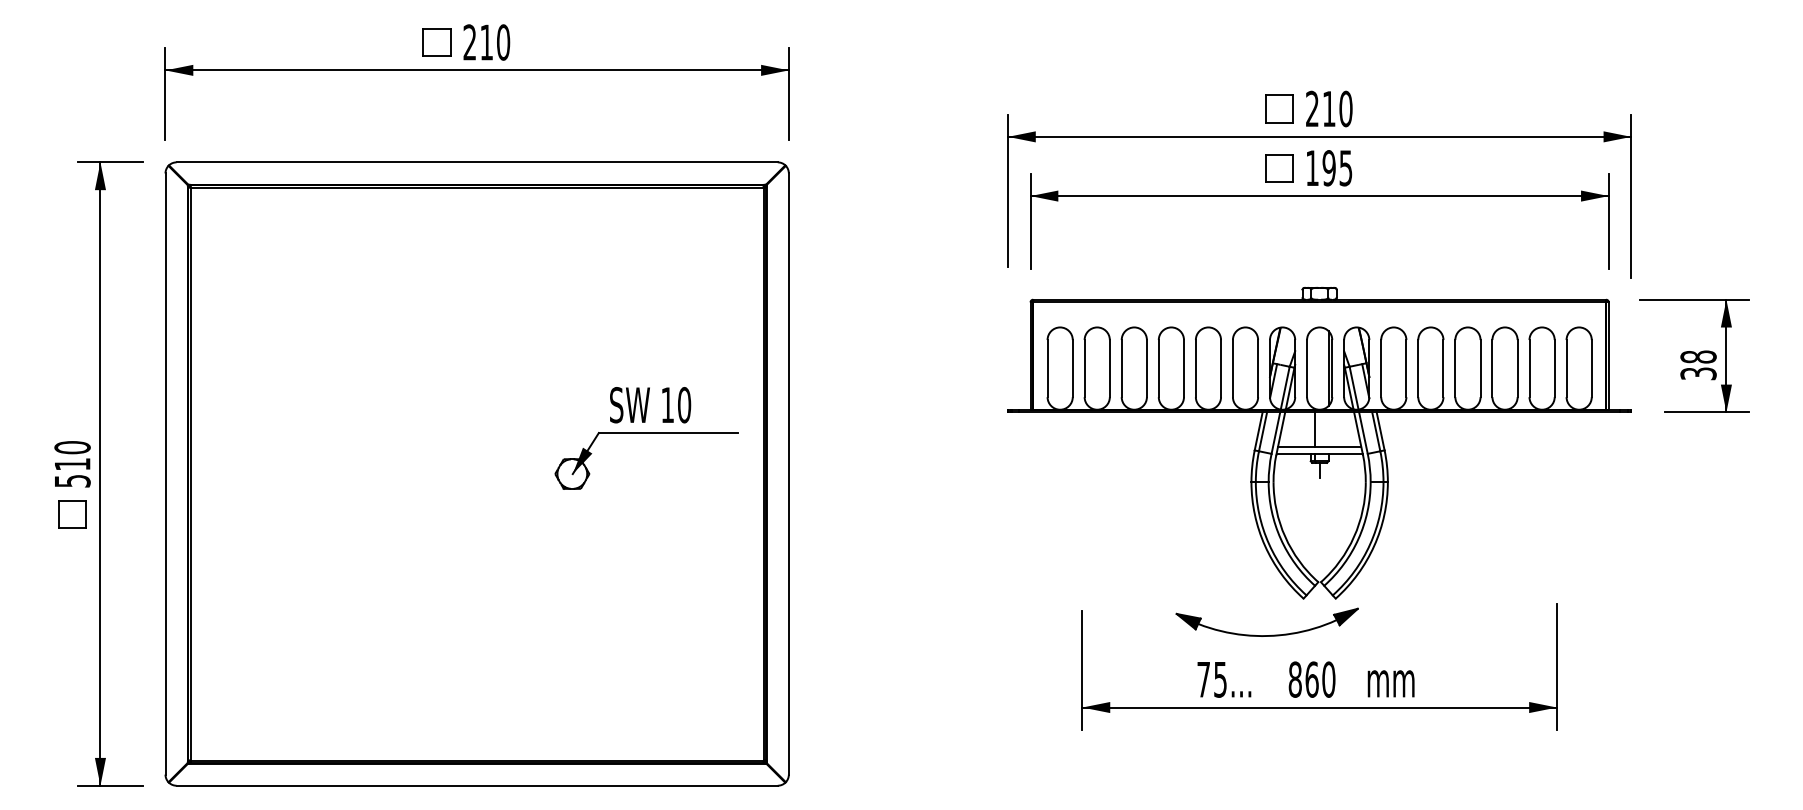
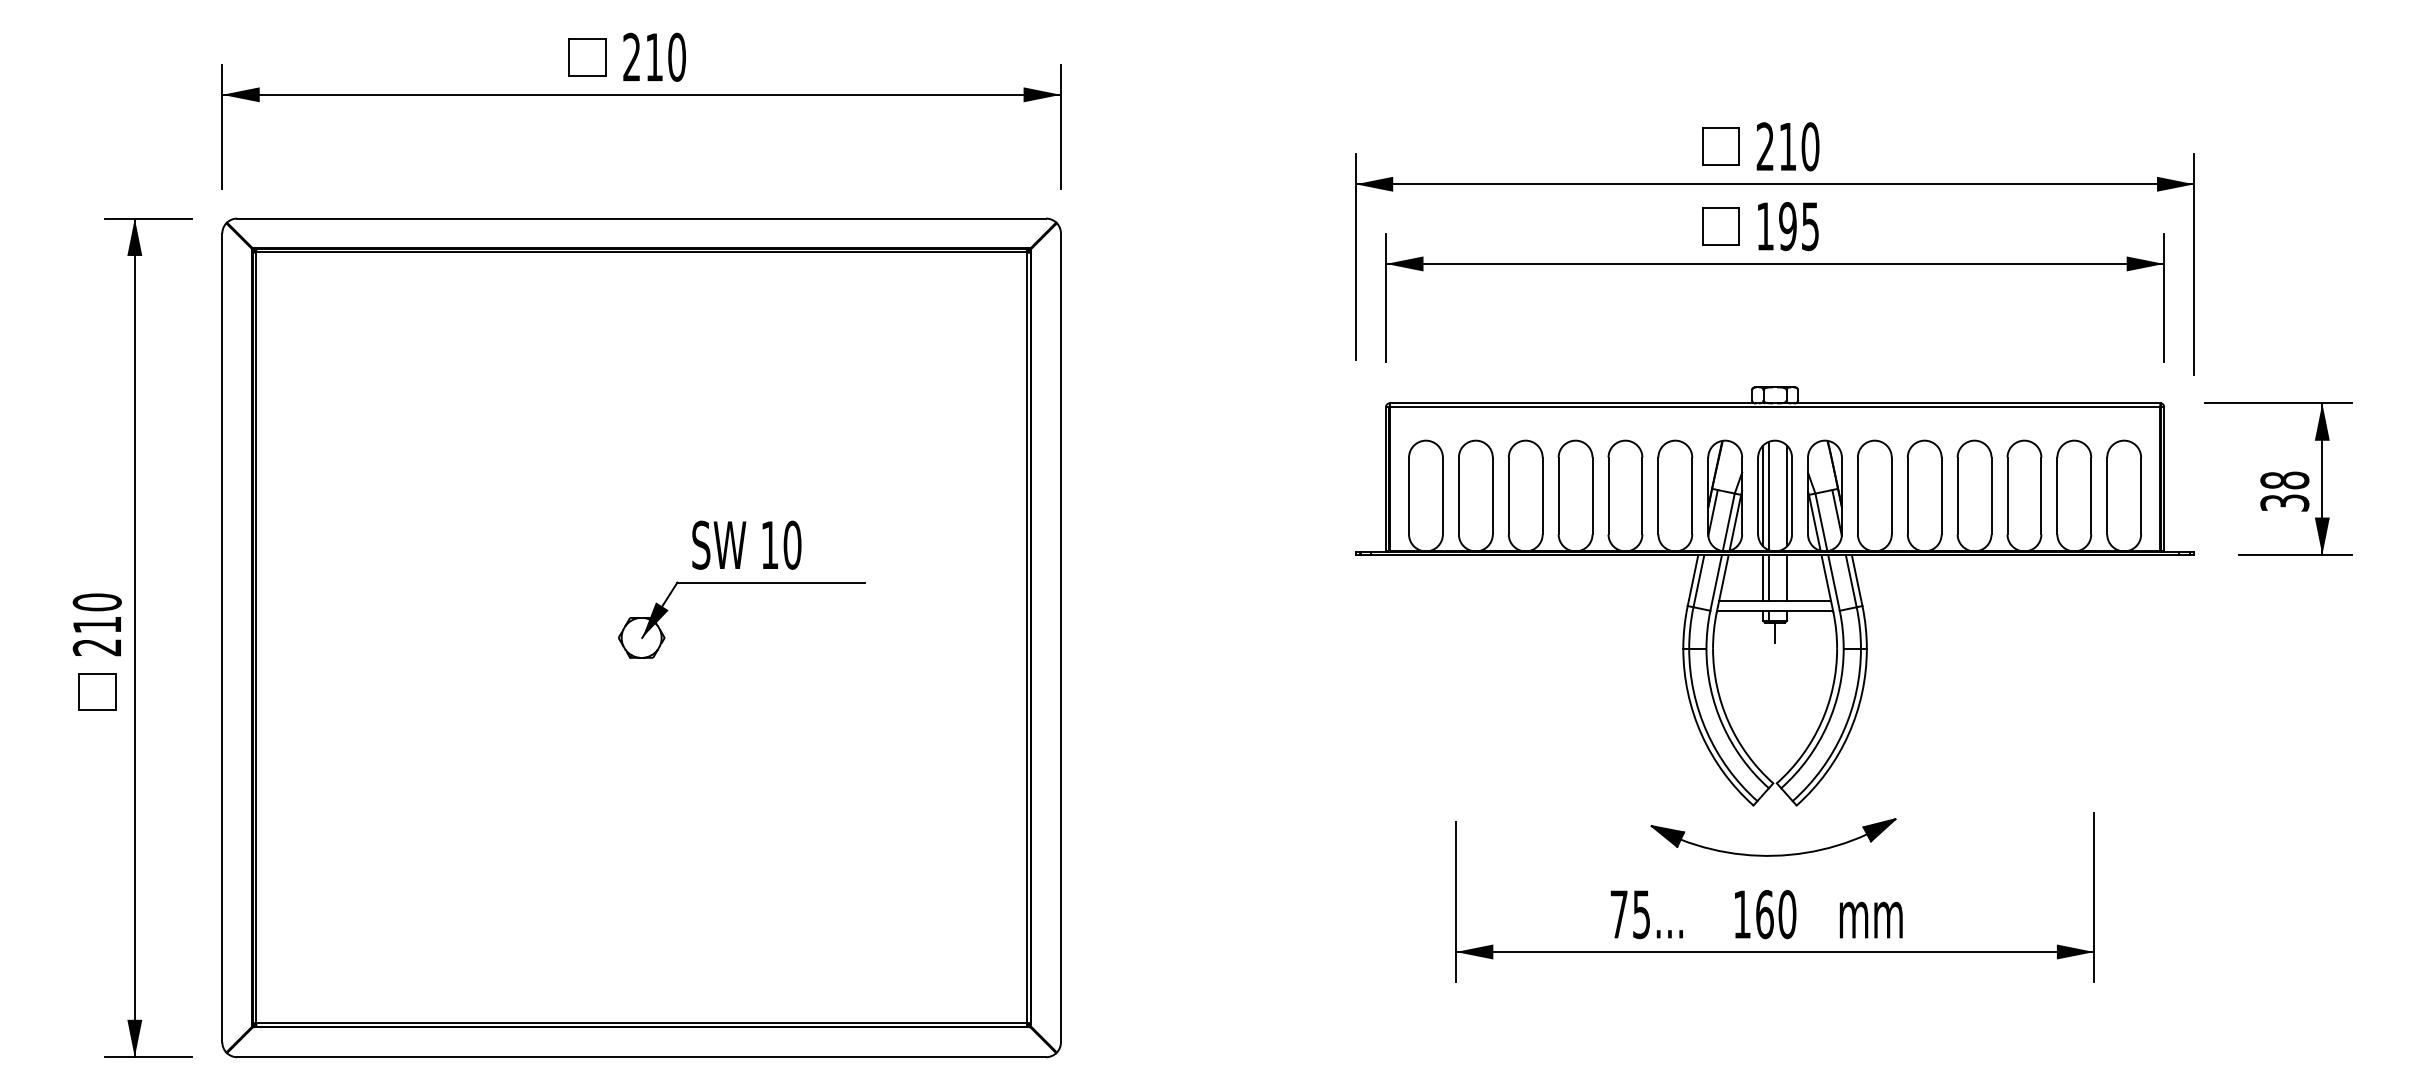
line: (1311, 368) -> (1763, 495), added
line: (1315, 368) -> (1769, 495), added
line: (1311, 429) -> (1763, 577), added
line: (1328, 429) -> (1787, 577), added
part: (646, 438) -> (741, 589), moved
text: (71, 481) -> (96, 647), 510 -> 210
part: (1267, 635) -> (1773, 854), moved
text: (1295, 679) -> (1742, 914), 860 -> 160

